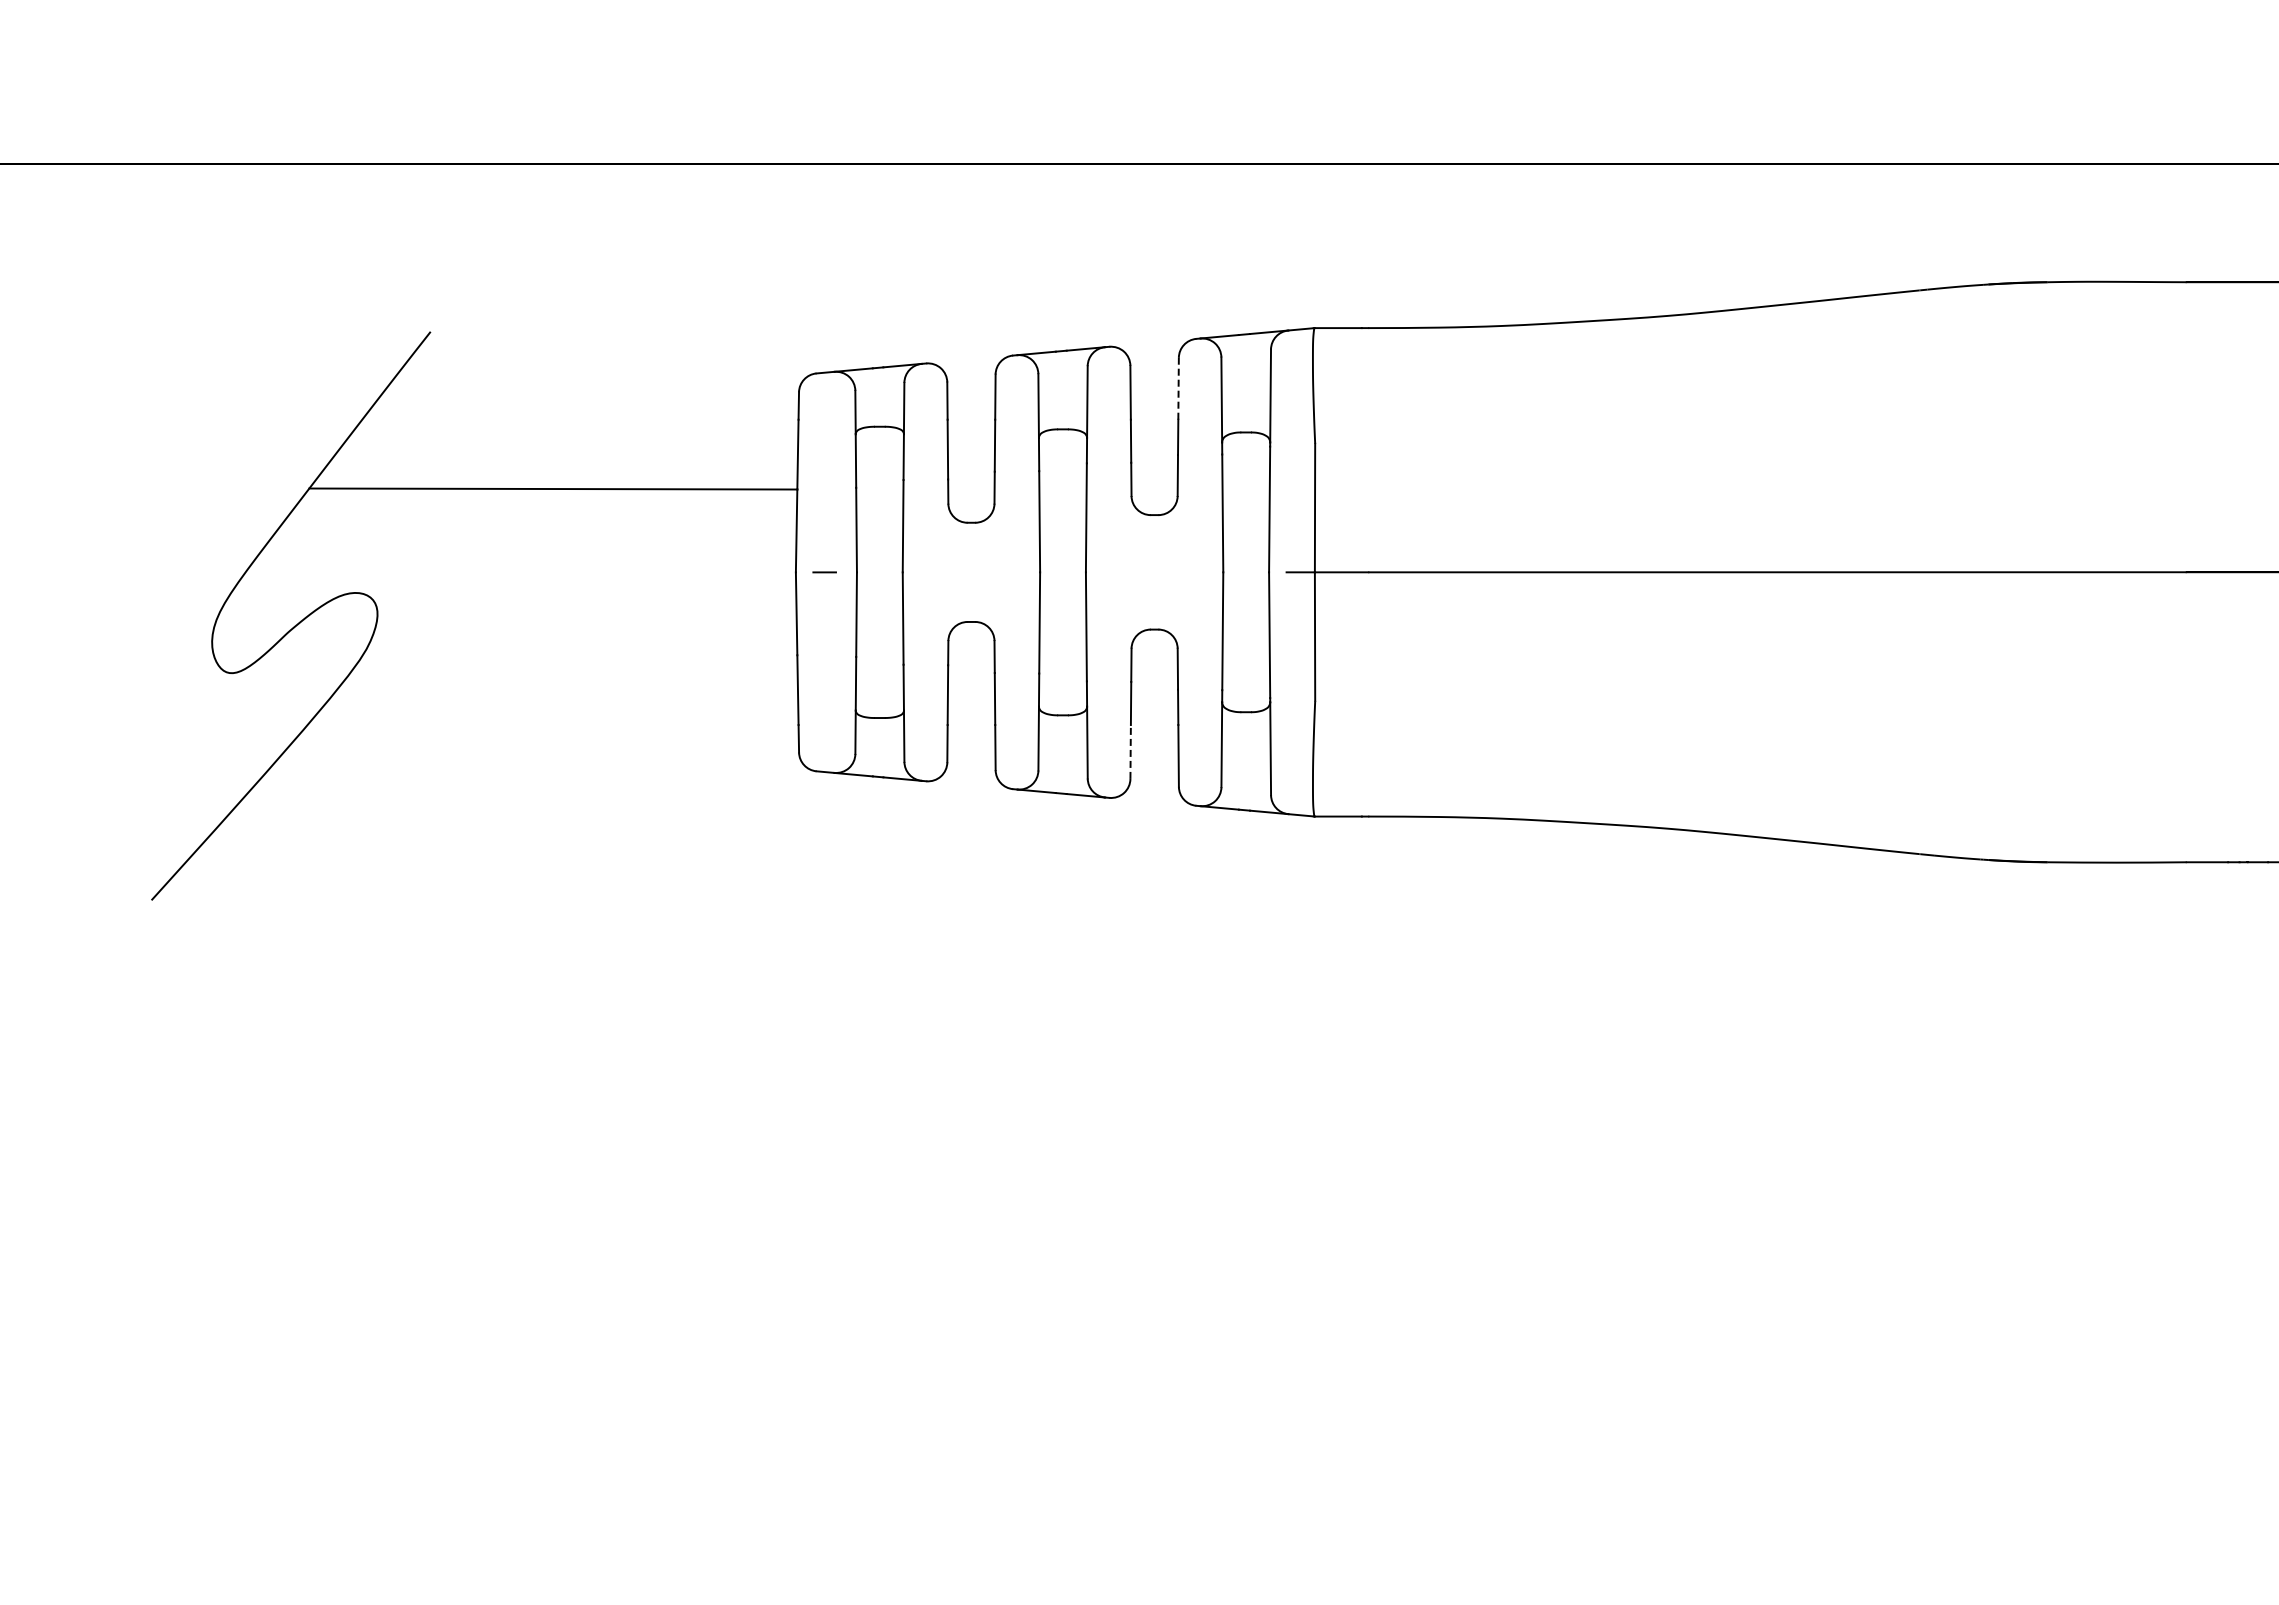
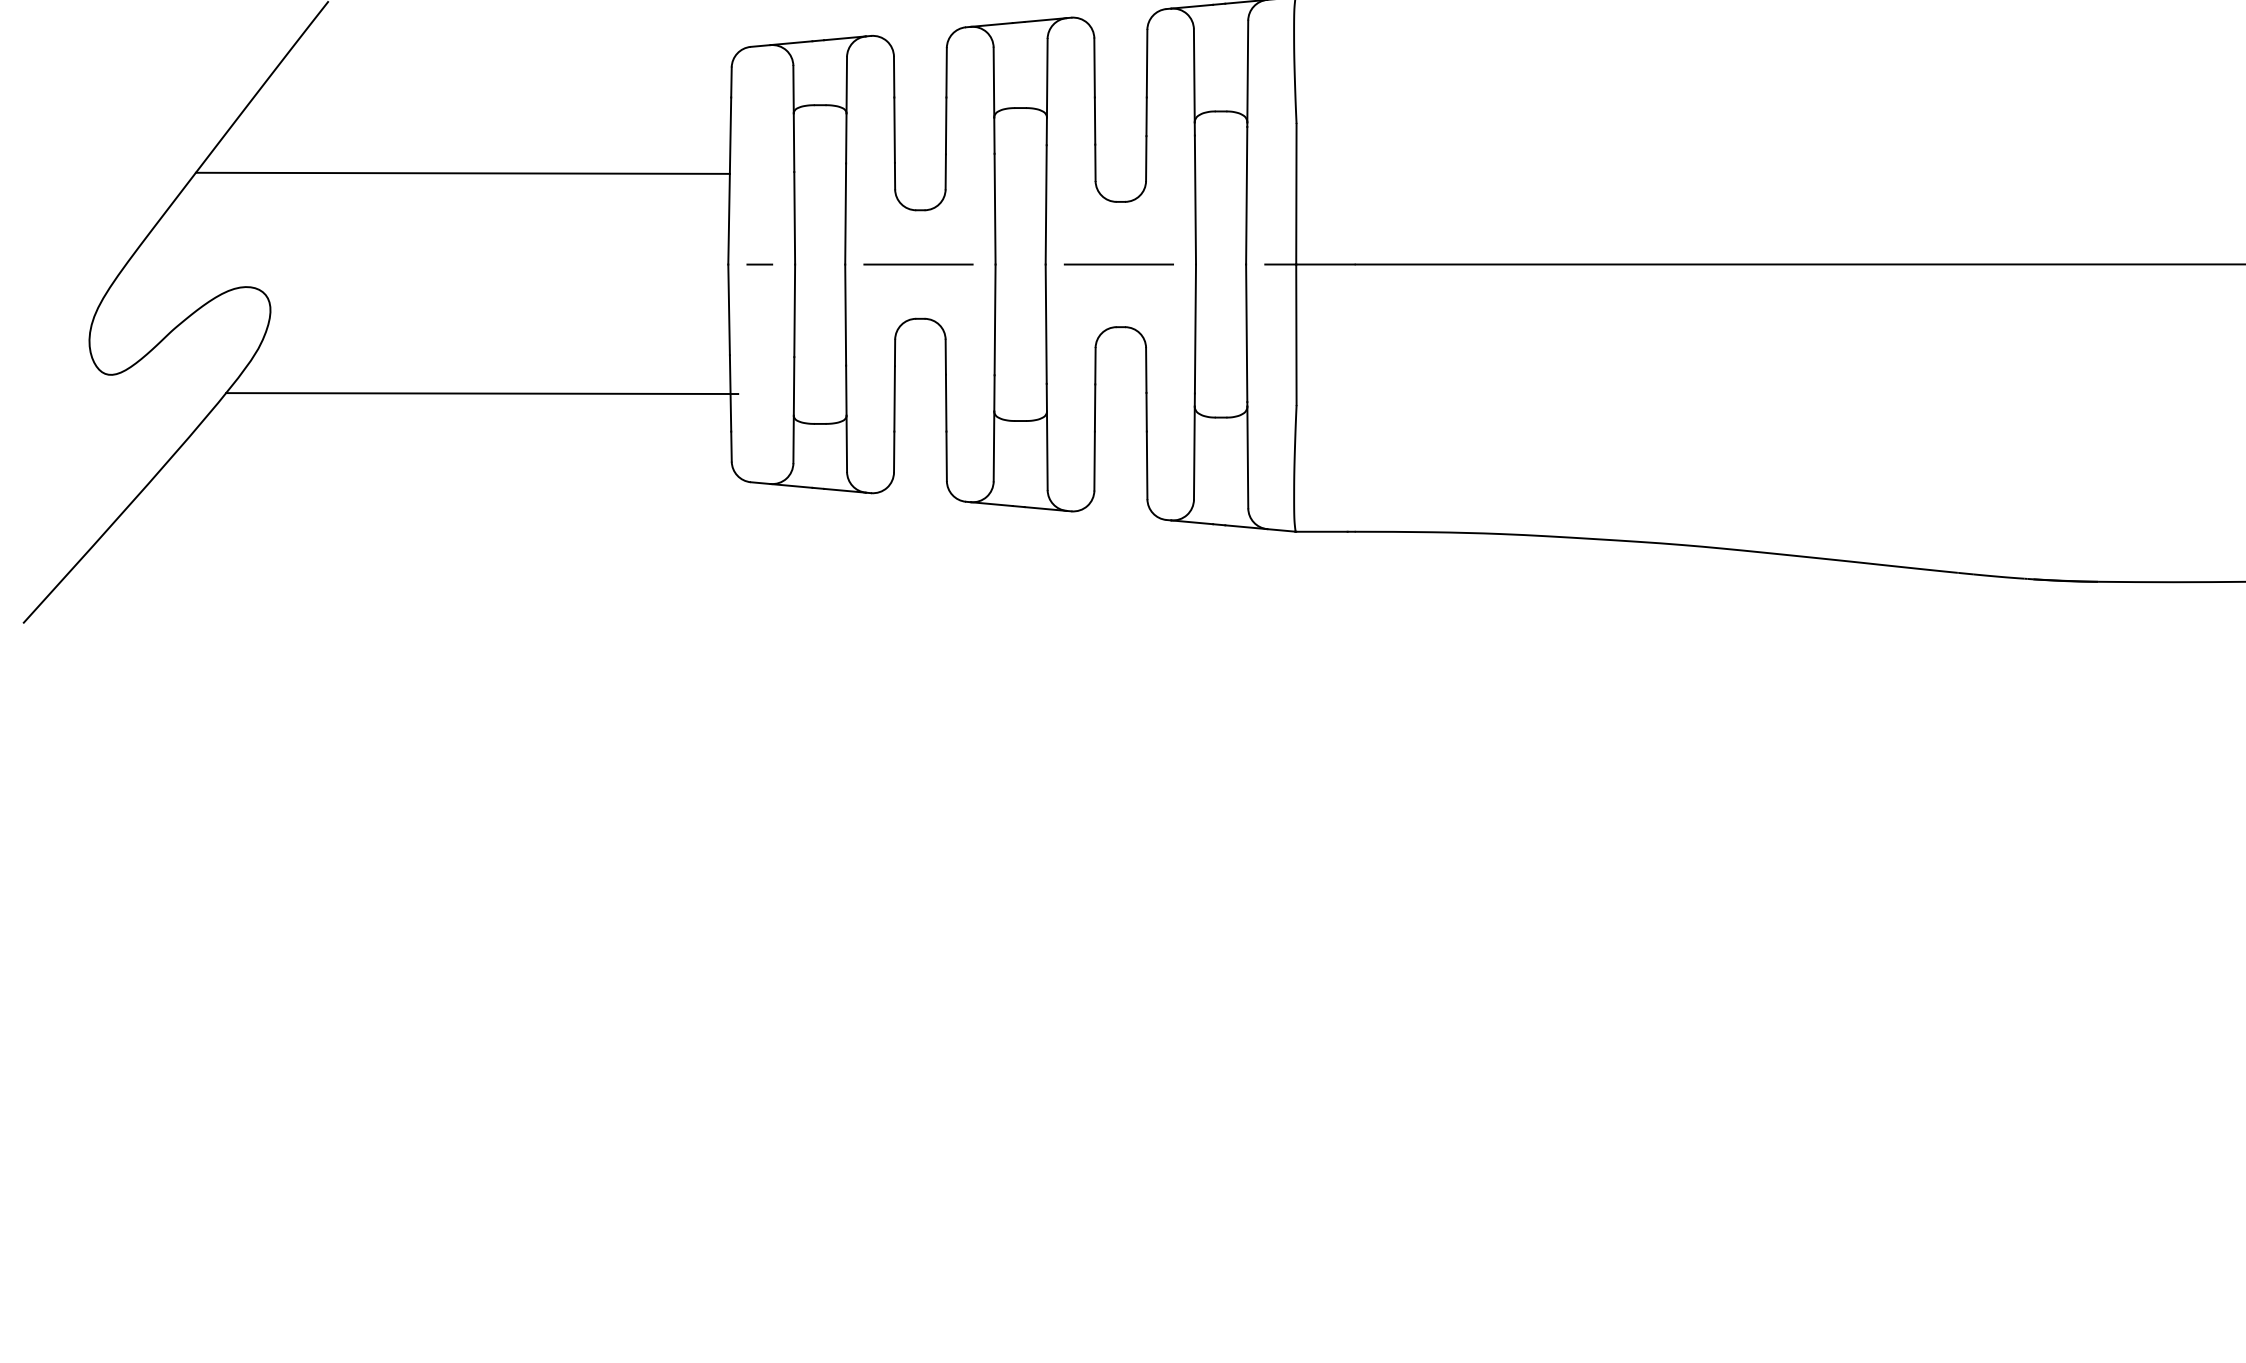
line: (1178, 388) -> (1146, 63), dashed -> solid
line: (969, 572) -> (918, 264), added
line: (1152, 572) -> (1118, 264), added
line: (570, 689) -> (481, 392), added
line: (1130, 751) -> (1094, 460), dashed -> solid

